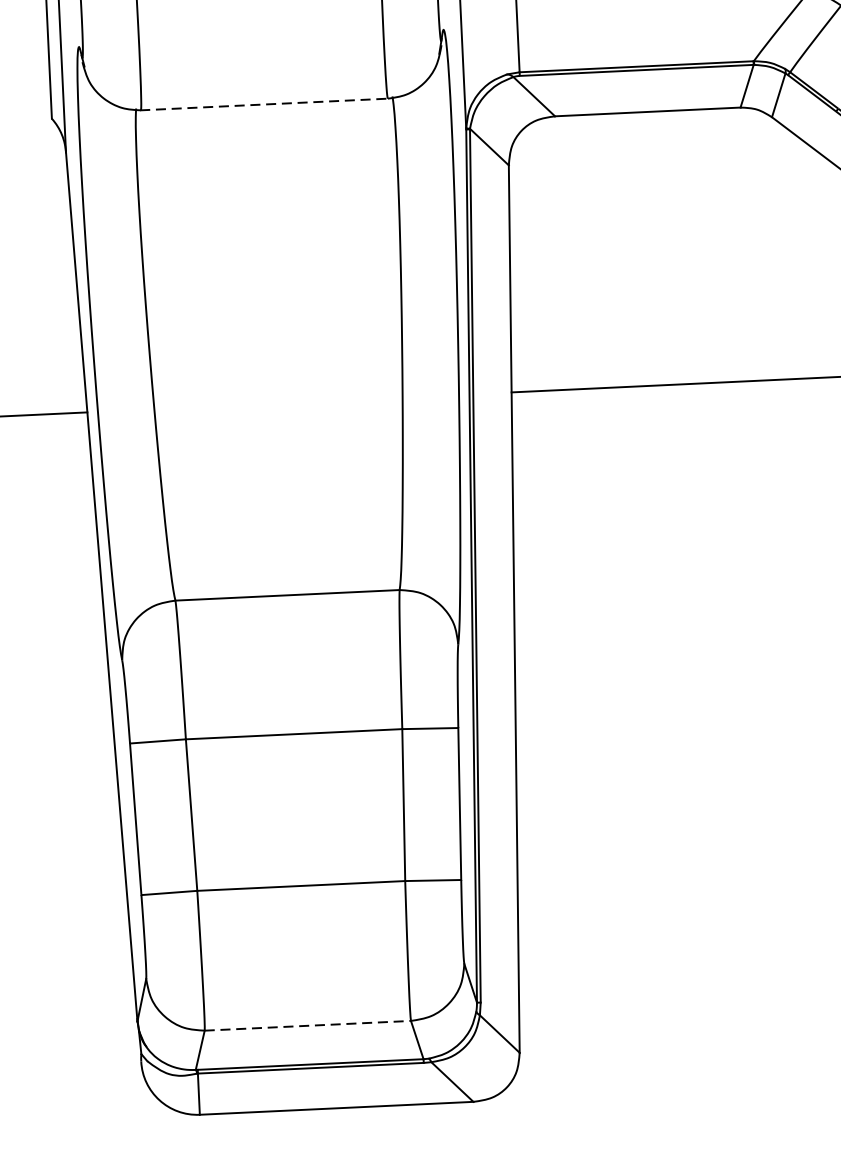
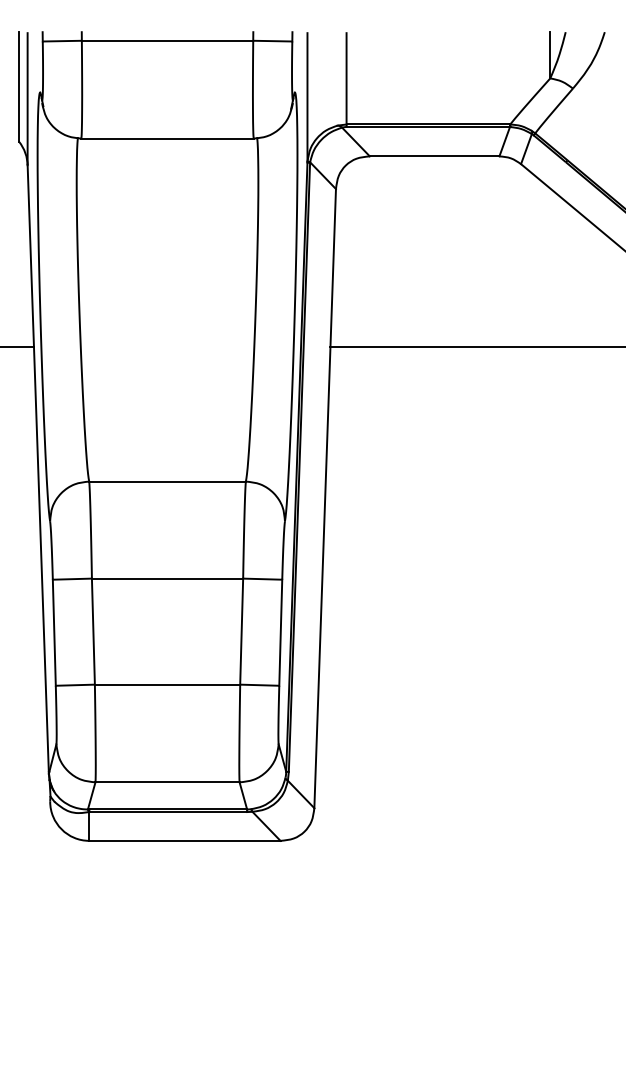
line: (264, 104) -> (167, 138), dashed -> solid
line: (309, 1025) -> (168, 782), dashed -> solid

